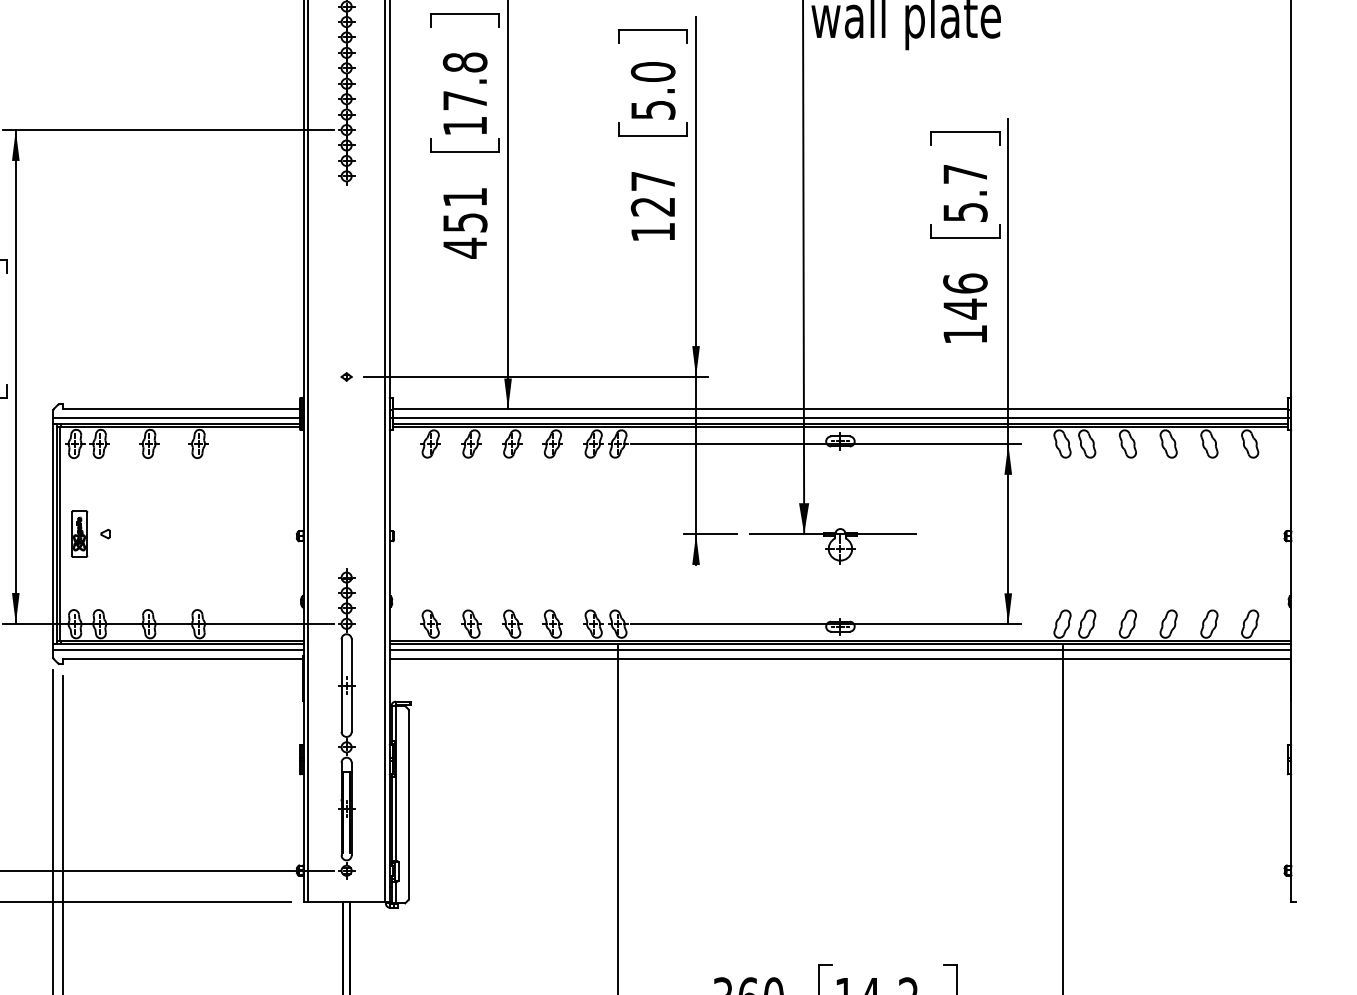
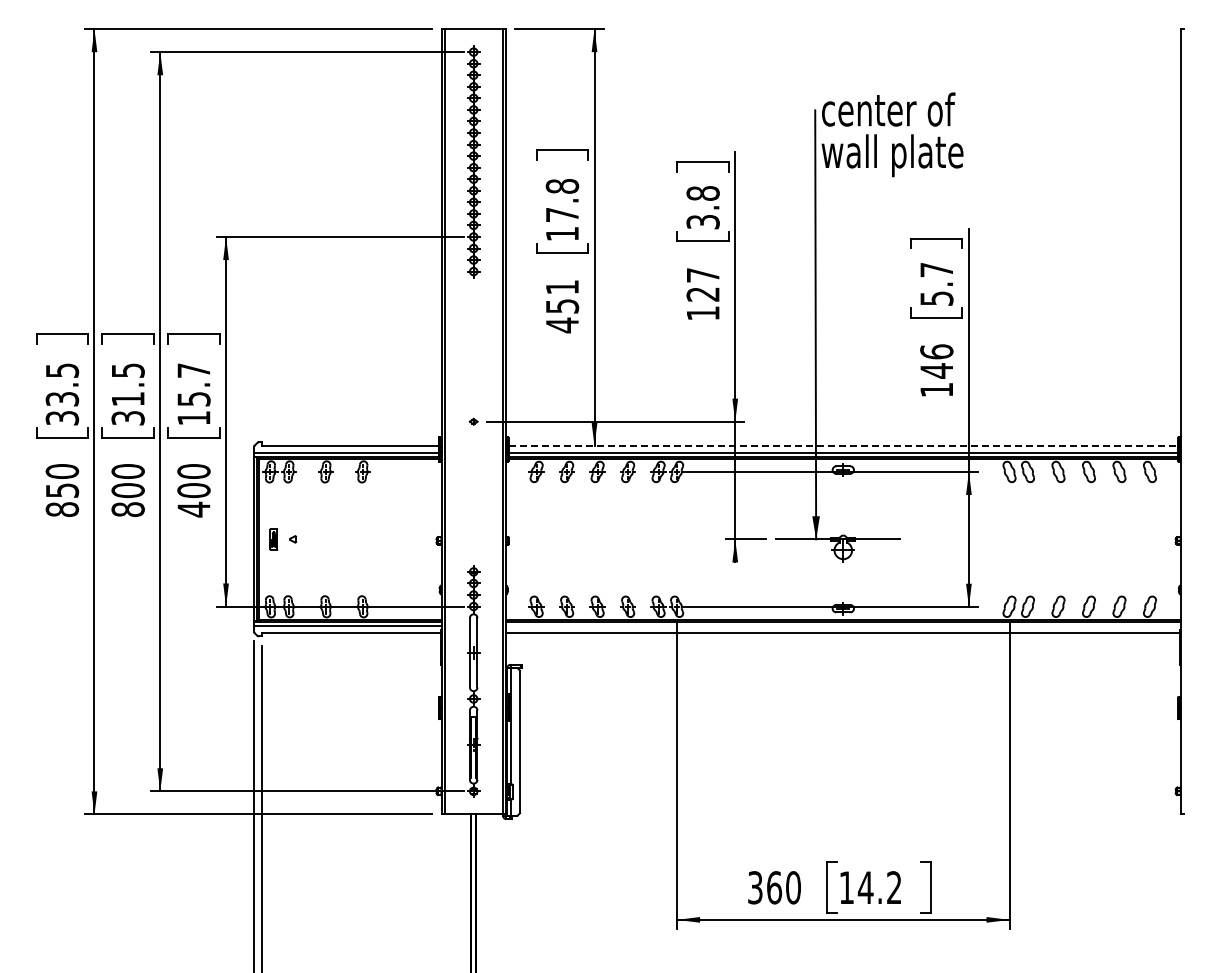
text: (652, 90) -> (702, 207), 5.0 -> 3.8
line: (840, 410) -> (843, 446), solid -> dashed
part: (79, 534) -> (273, 539), size x0.6
line: (839, 650) -> (842, 626), removed

